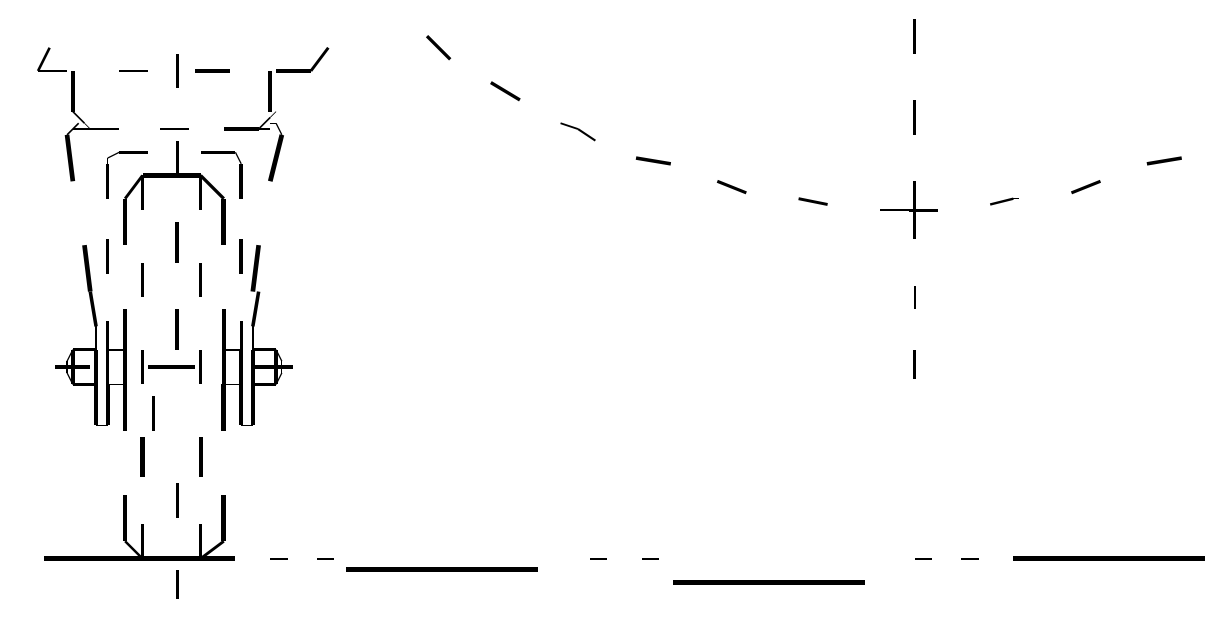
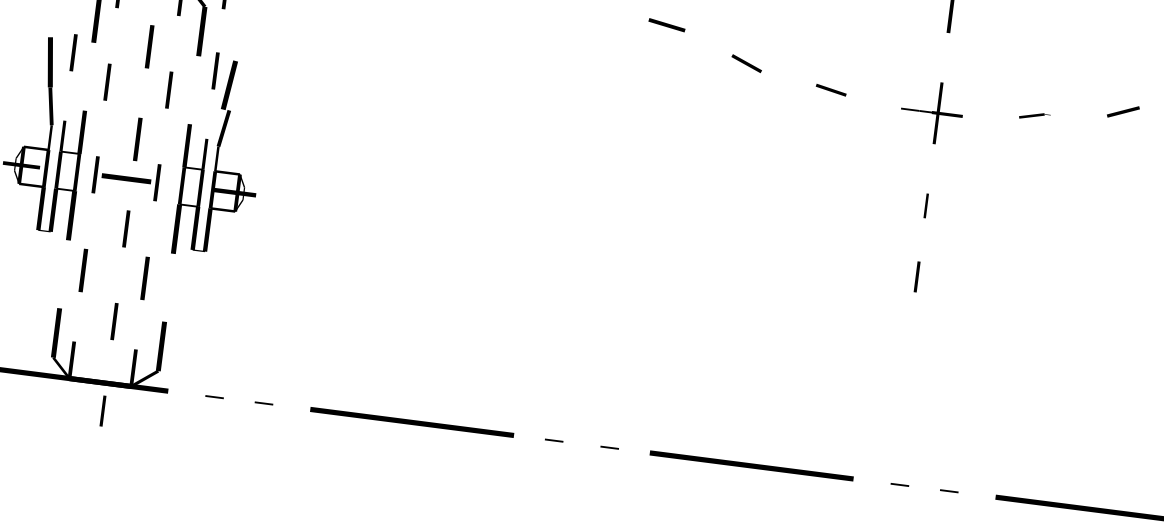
line: (153, 413) -> (126, 228), moved
line: (441, 569) -> (411, 422), moved
line: (768, 582) -> (751, 465), moved

